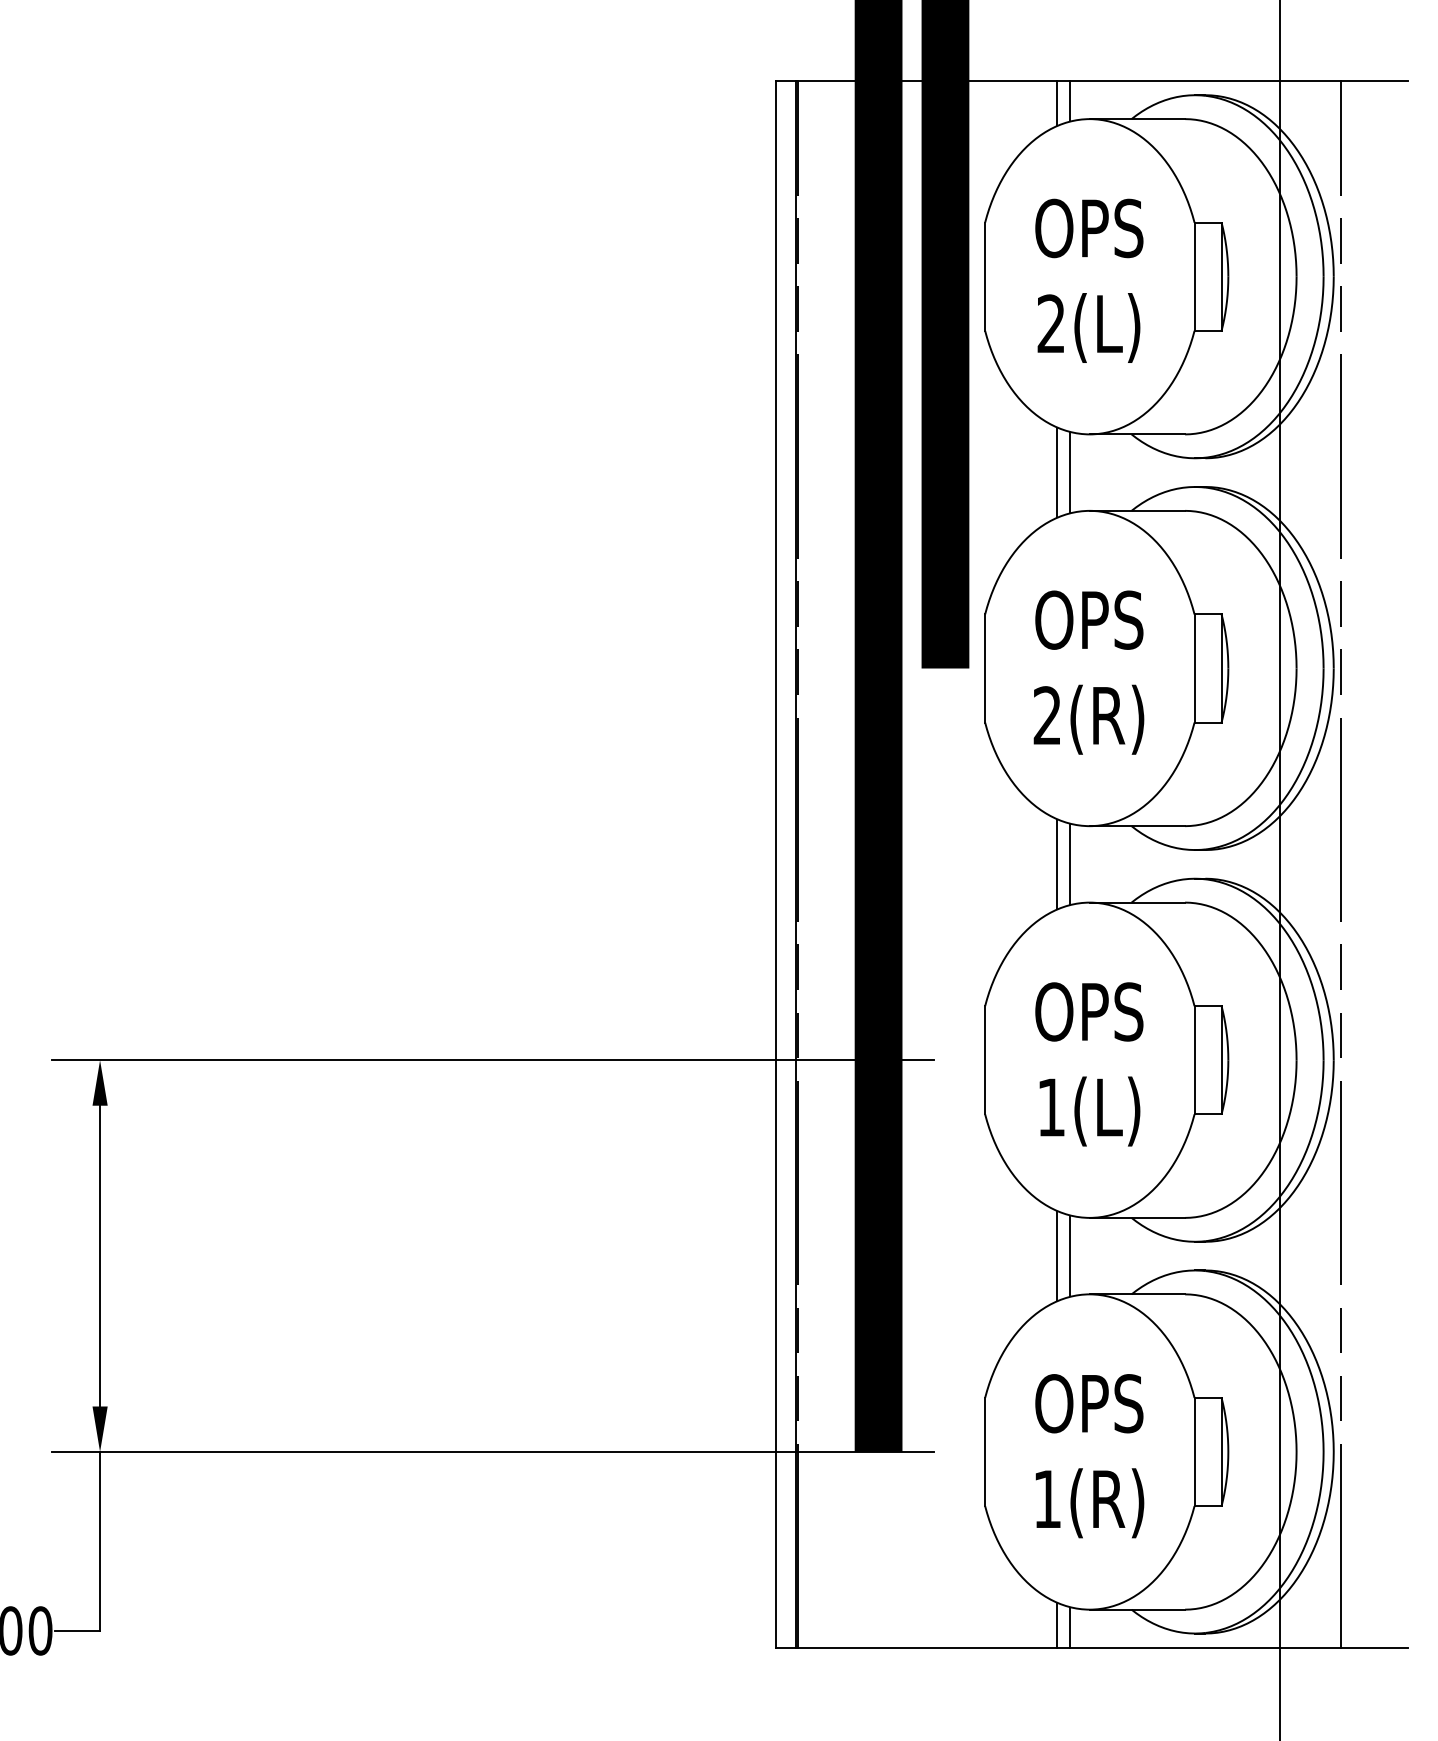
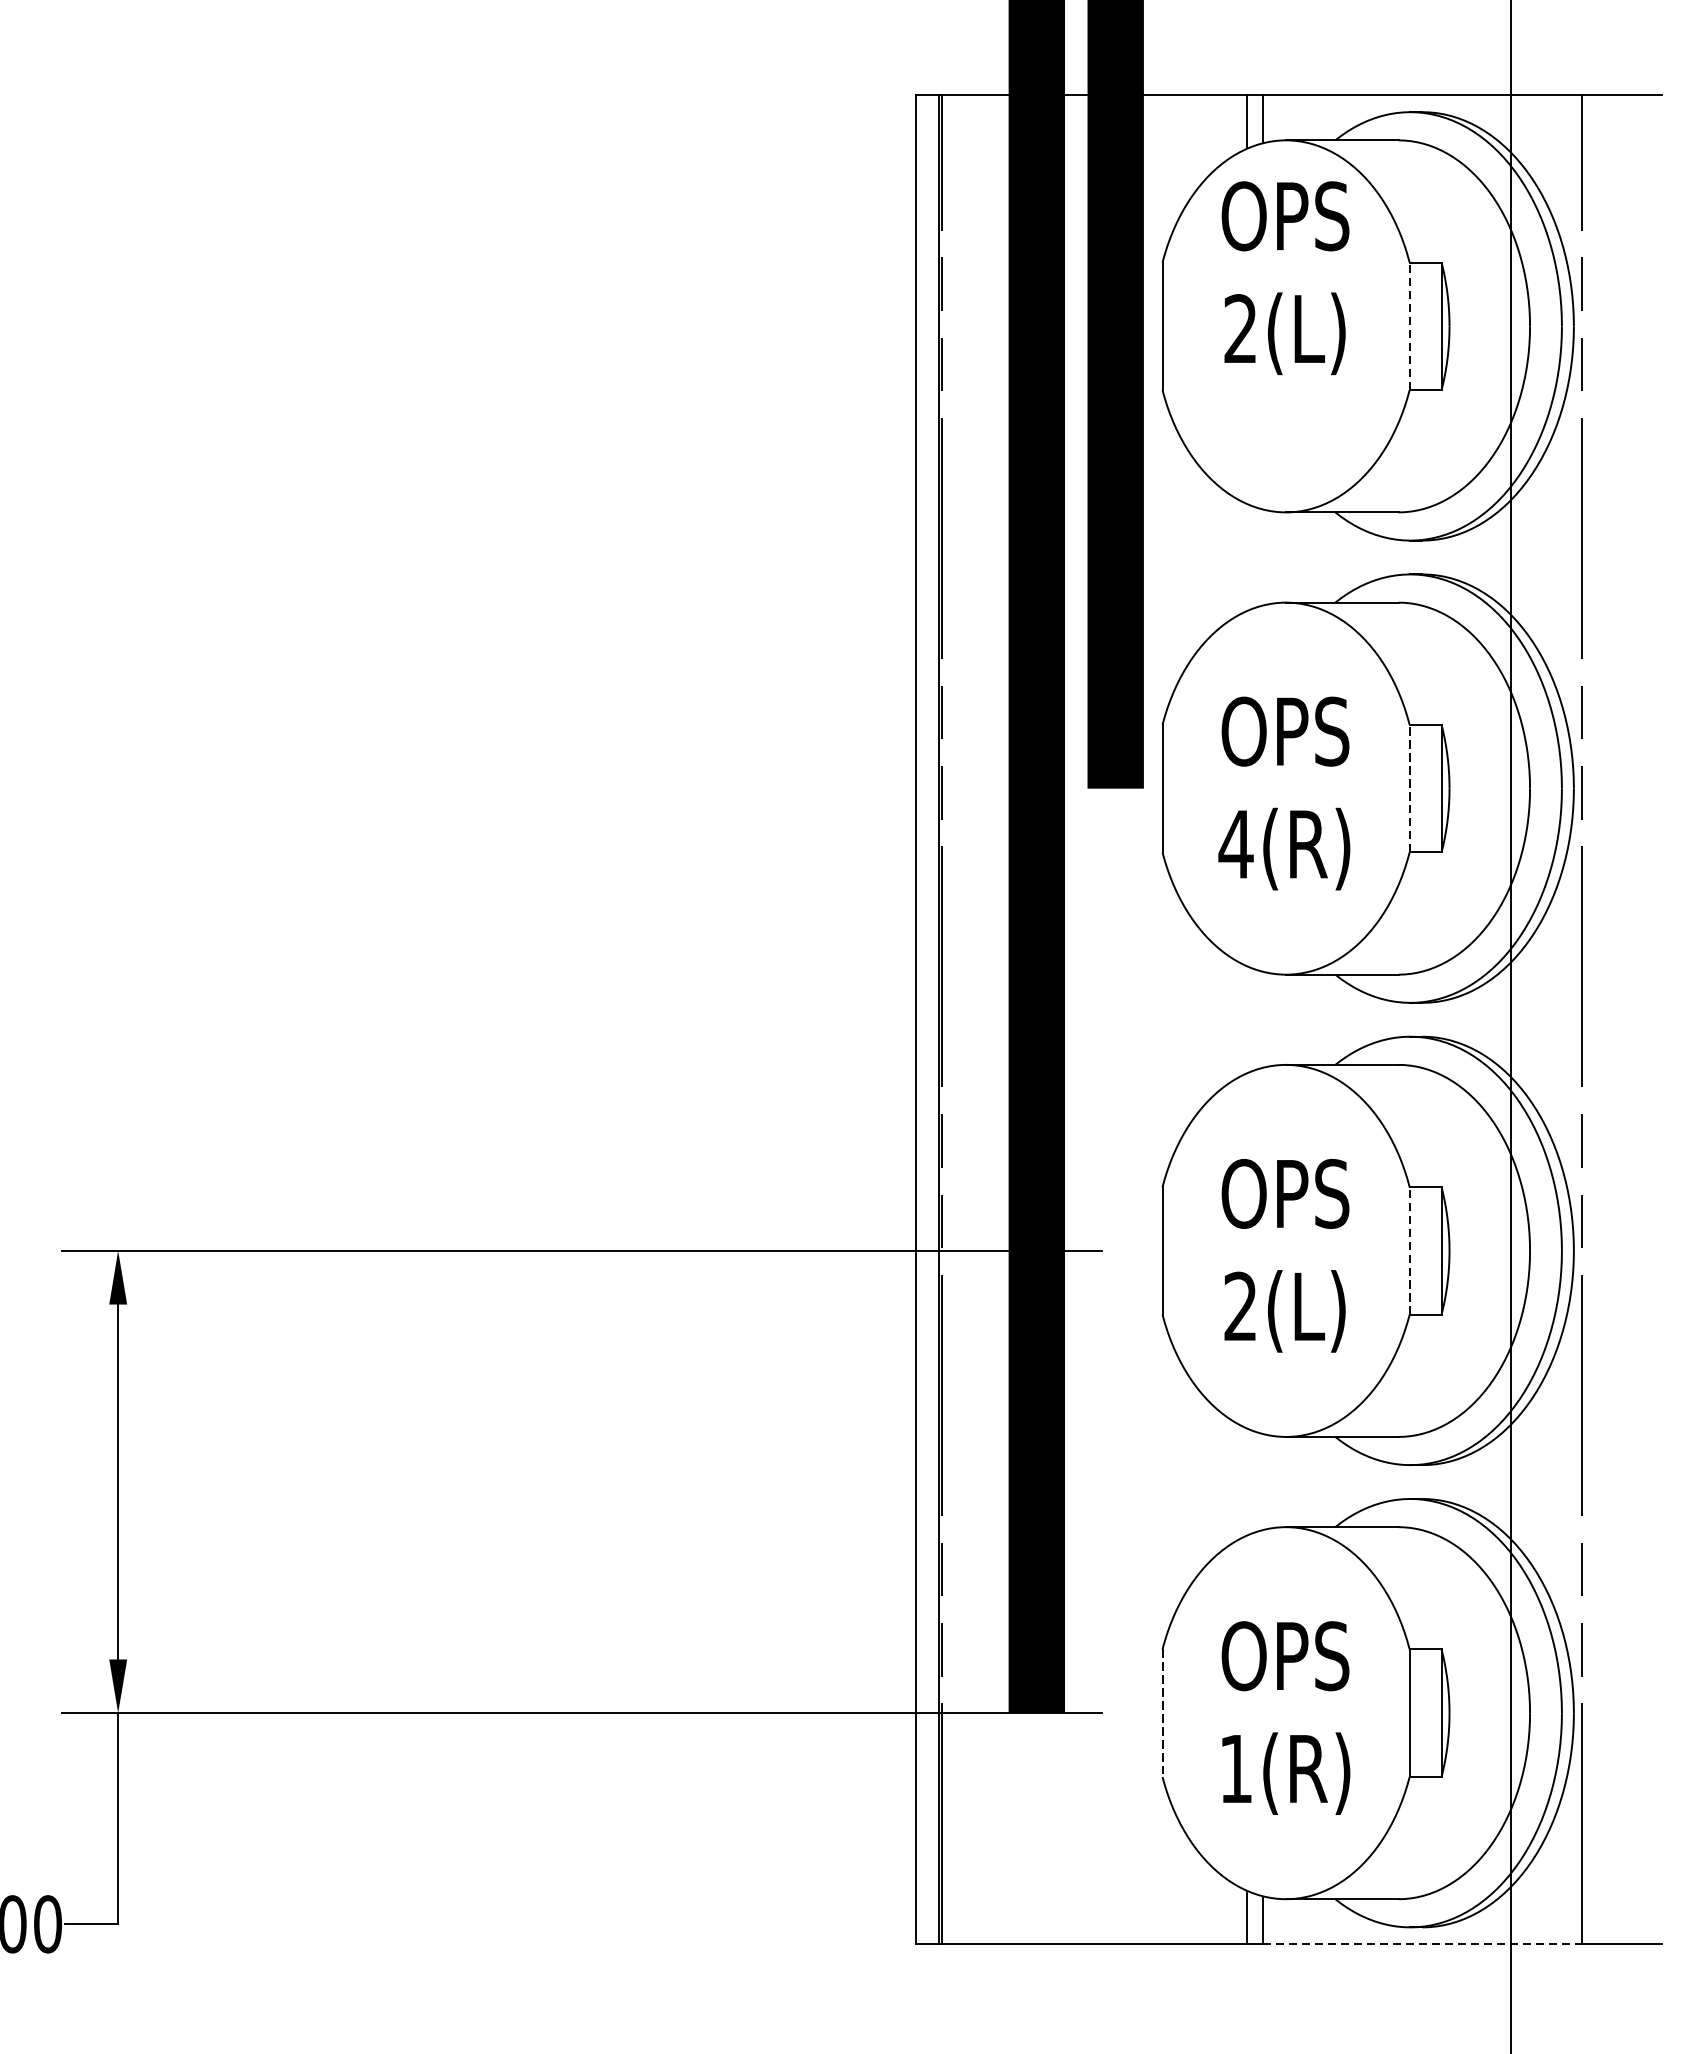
line: (1194, 276) -> (1409, 326), solid -> dashed
text: (1089, 280) -> (1285, 277), moved
line: (1056, 472) -> (1246, 557), removed
line: (1070, 472) -> (1263, 557), removed
line: (1194, 668) -> (1409, 788), solid -> dashed
text: (1047, 715) -> (1236, 844), 2(R) -> 4(R)
line: (1056, 864) -> (1246, 1019), removed
line: (1070, 864) -> (1263, 1019), removed
line: (1194, 1059) -> (1409, 1250), solid -> dashed
text: (1050, 1106) -> (1239, 1305), 1(L) -> 2(L)
line: (1056, 1255) -> (1246, 1481), removed
line: (1070, 1255) -> (1263, 1481), removed
line: (985, 1452) -> (1162, 1713), solid -> dashed
line: (1205, 1647) -> (1422, 1943), solid -> dashed

